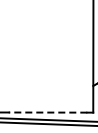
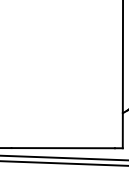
line: (47, 112) -> (62, 148), dashed -> solid

